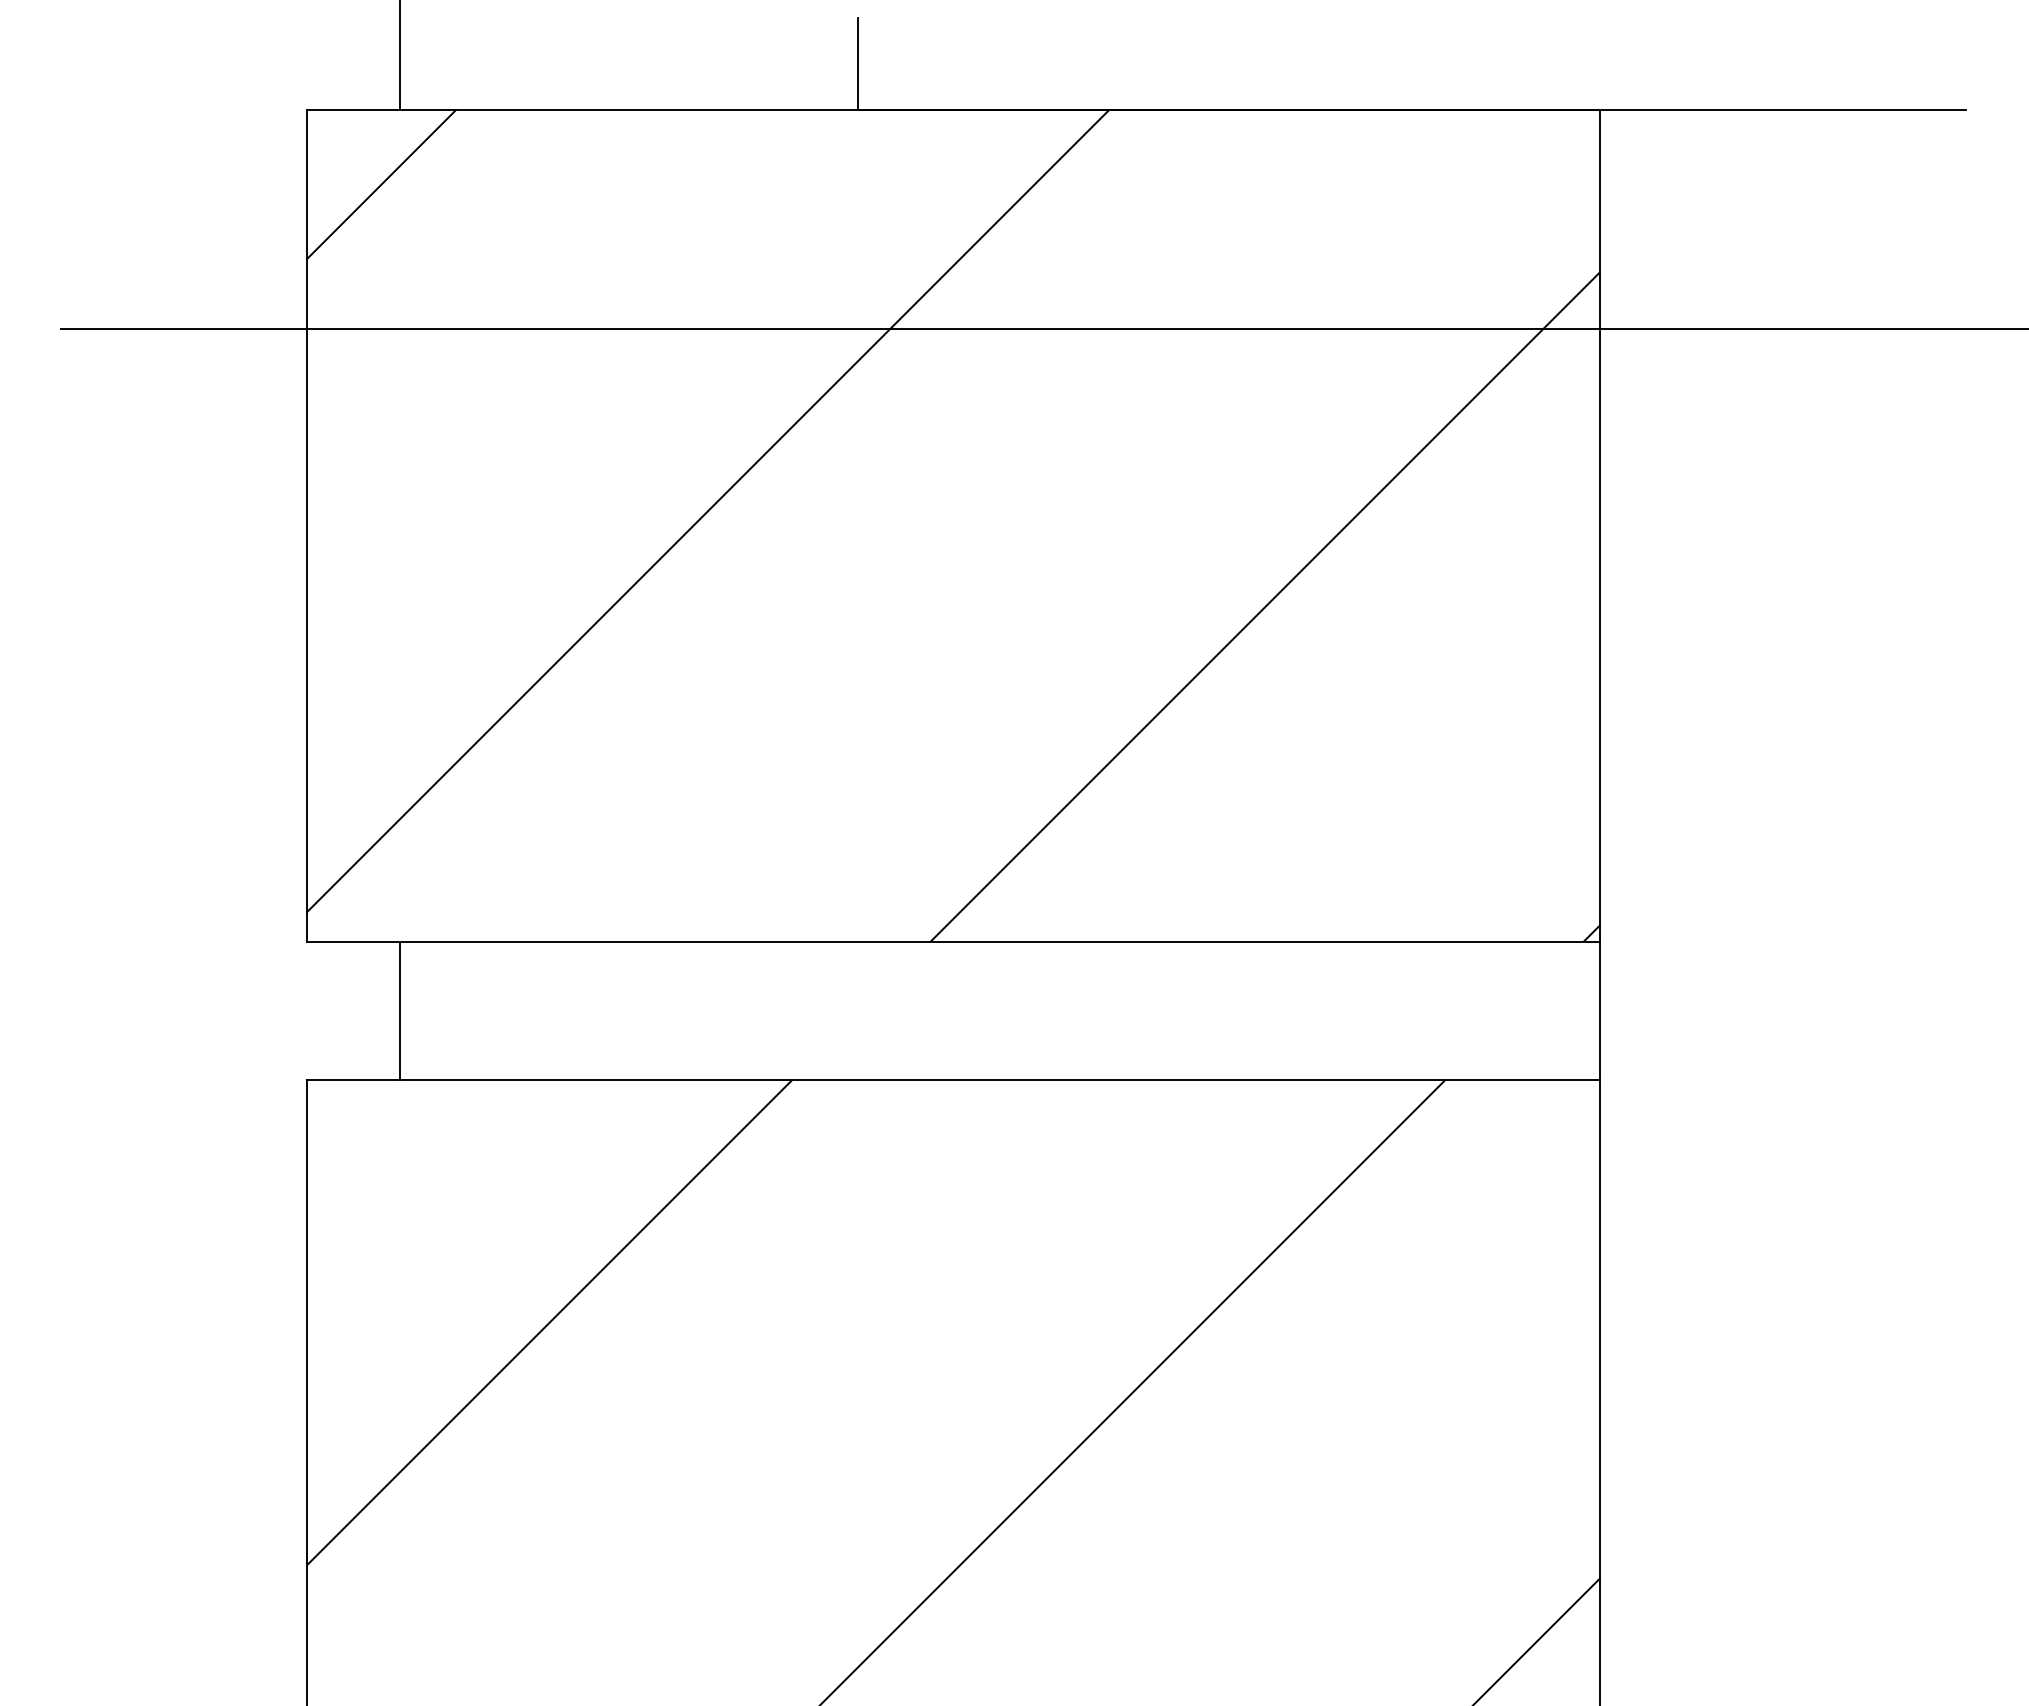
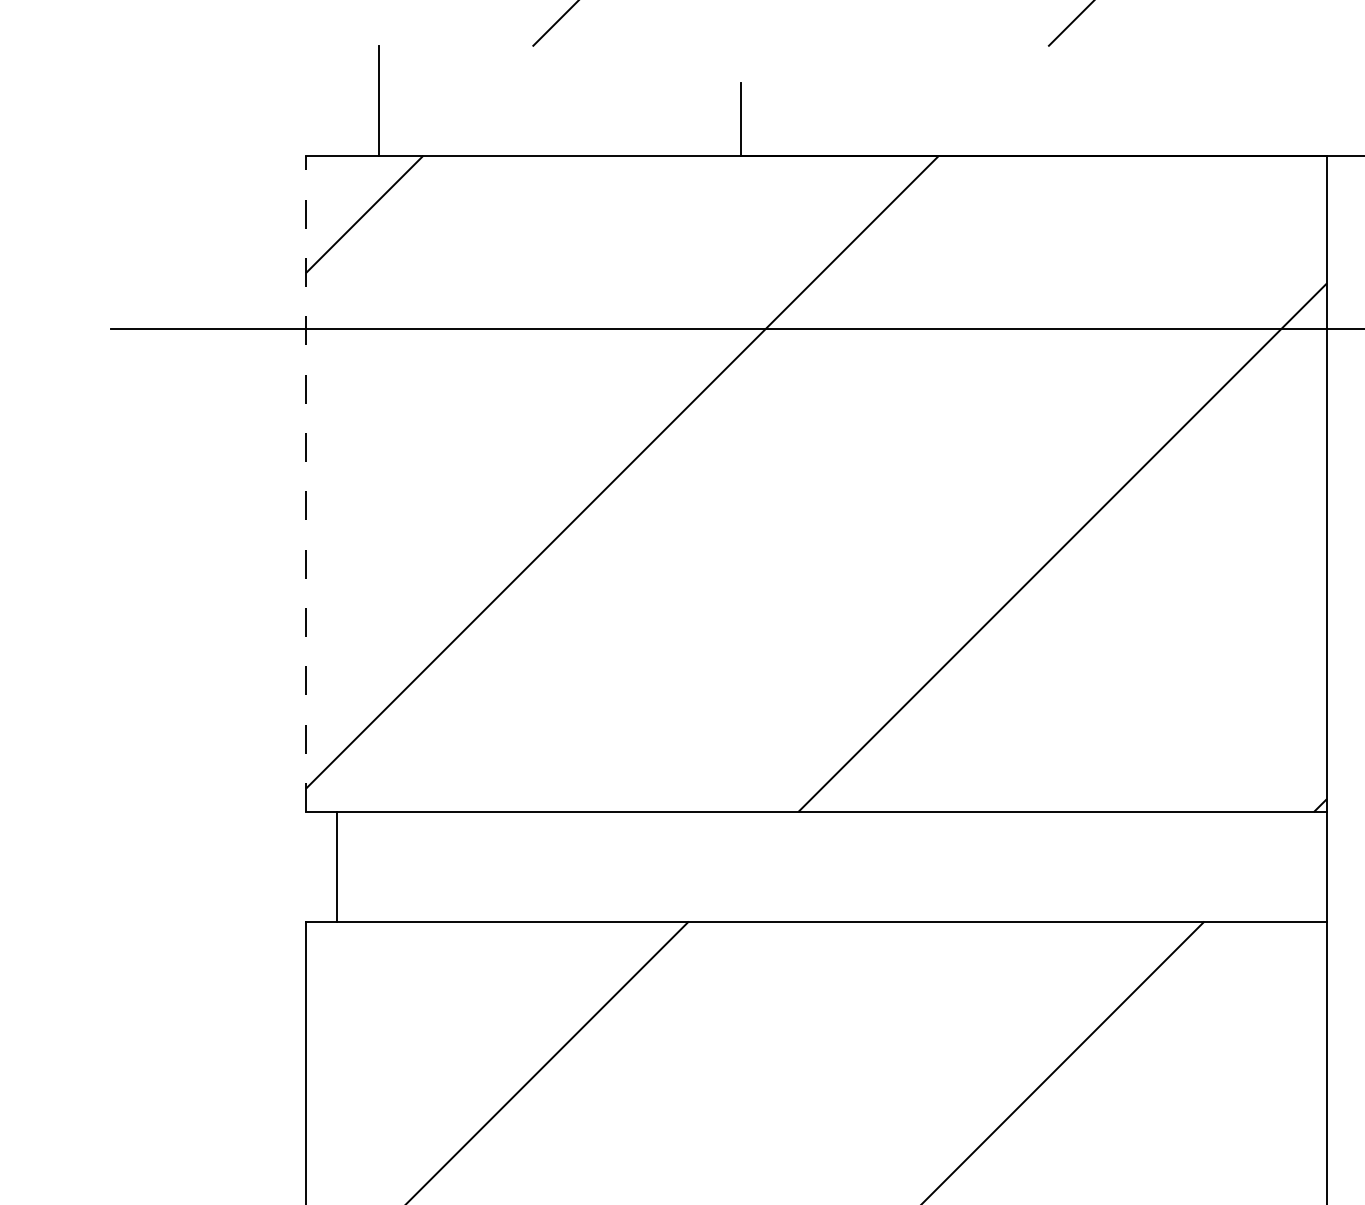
line: (307, 525) -> (306, 483), solid -> dashed
line: (399, 1010) -> (336, 866), moved

